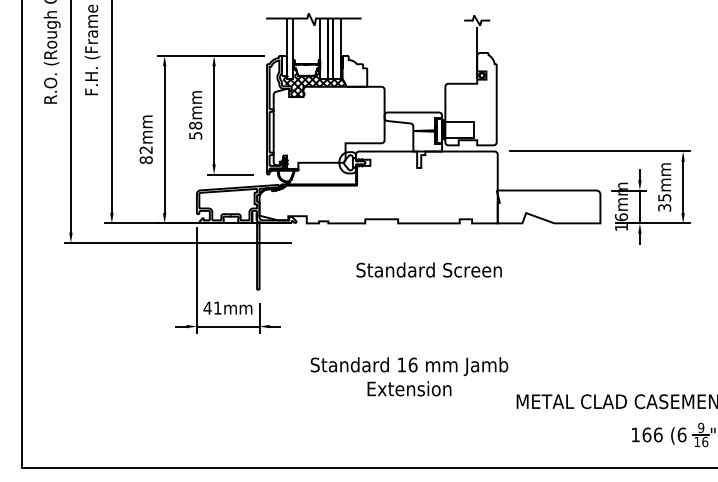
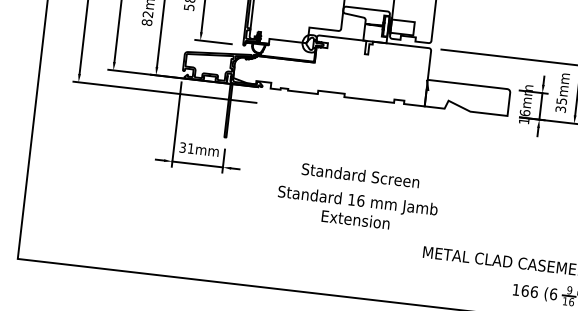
text: (428, 269) -> (360, 175), moved
text: (207, 307) -> (182, 147), 41mm -> 31mm
text: (409, 376) -> (356, 209), moved

